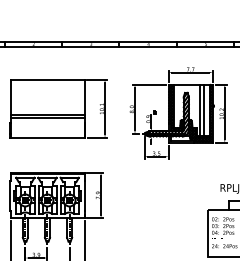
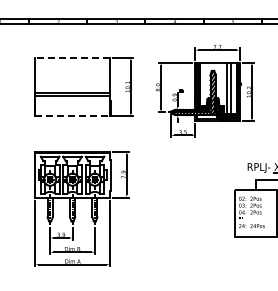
line: (47, 79) -> (72, 57), solid -> dashed
line: (48, 138) -> (73, 116), solid -> dashed

